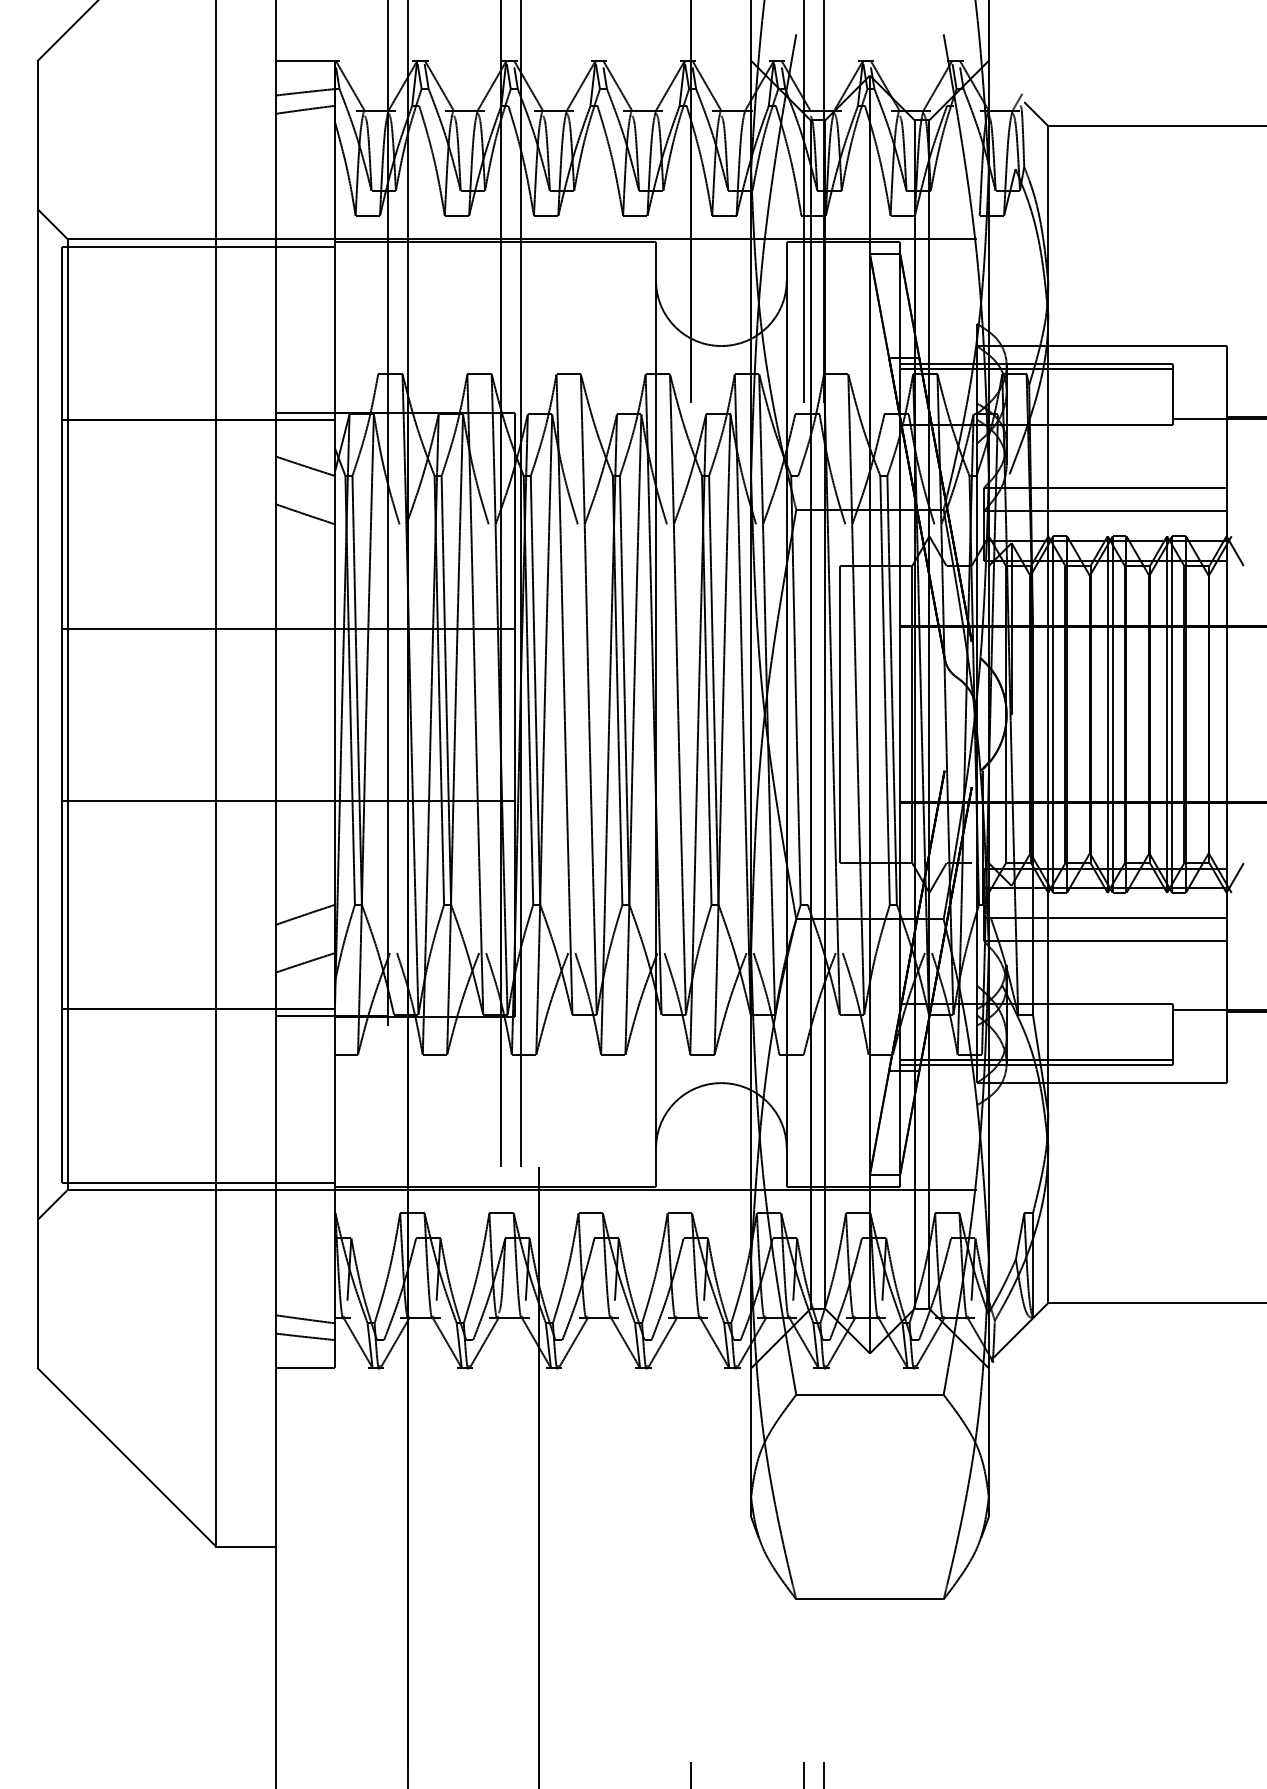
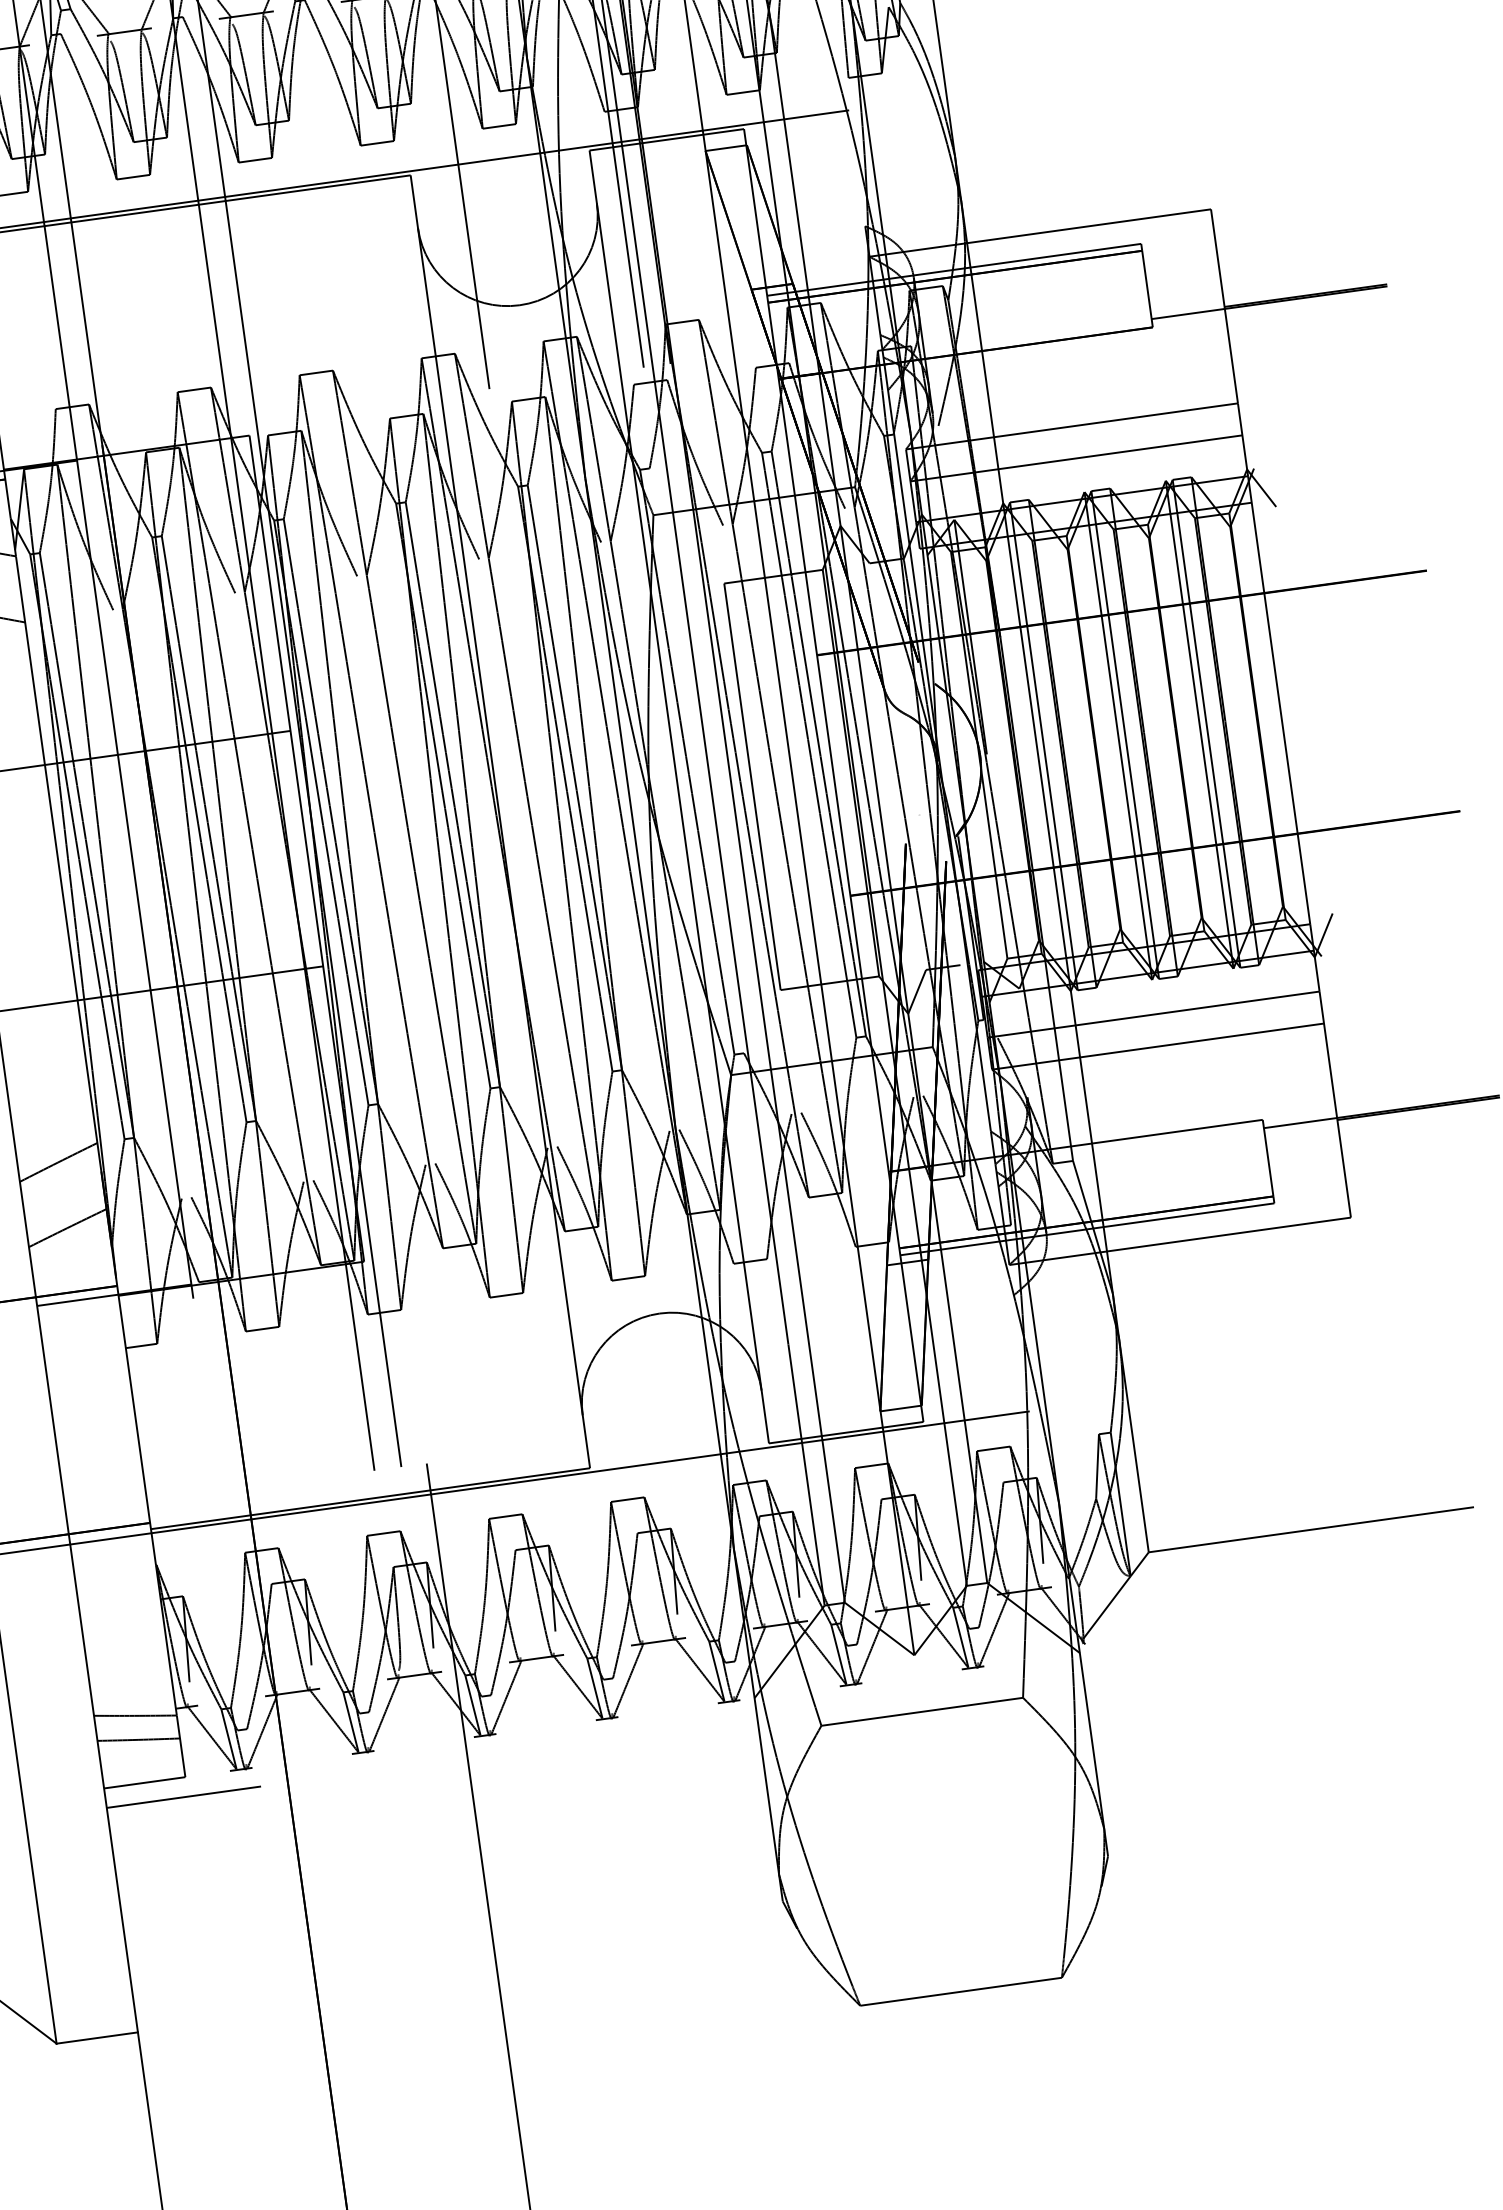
line: (331, 1382) -> (183, 1797), added

